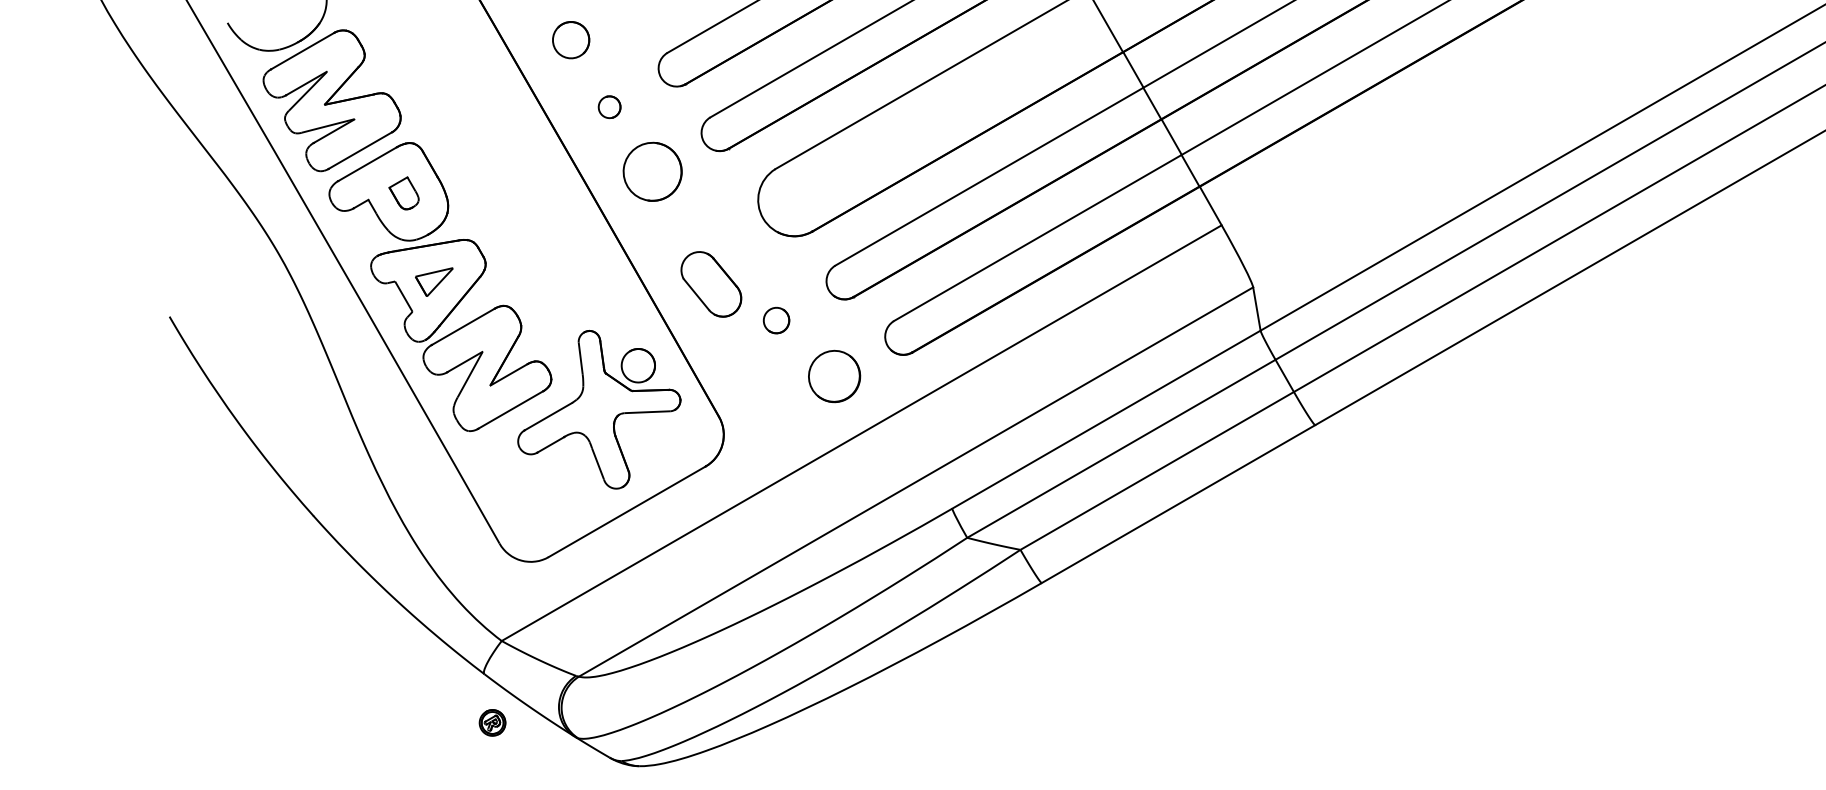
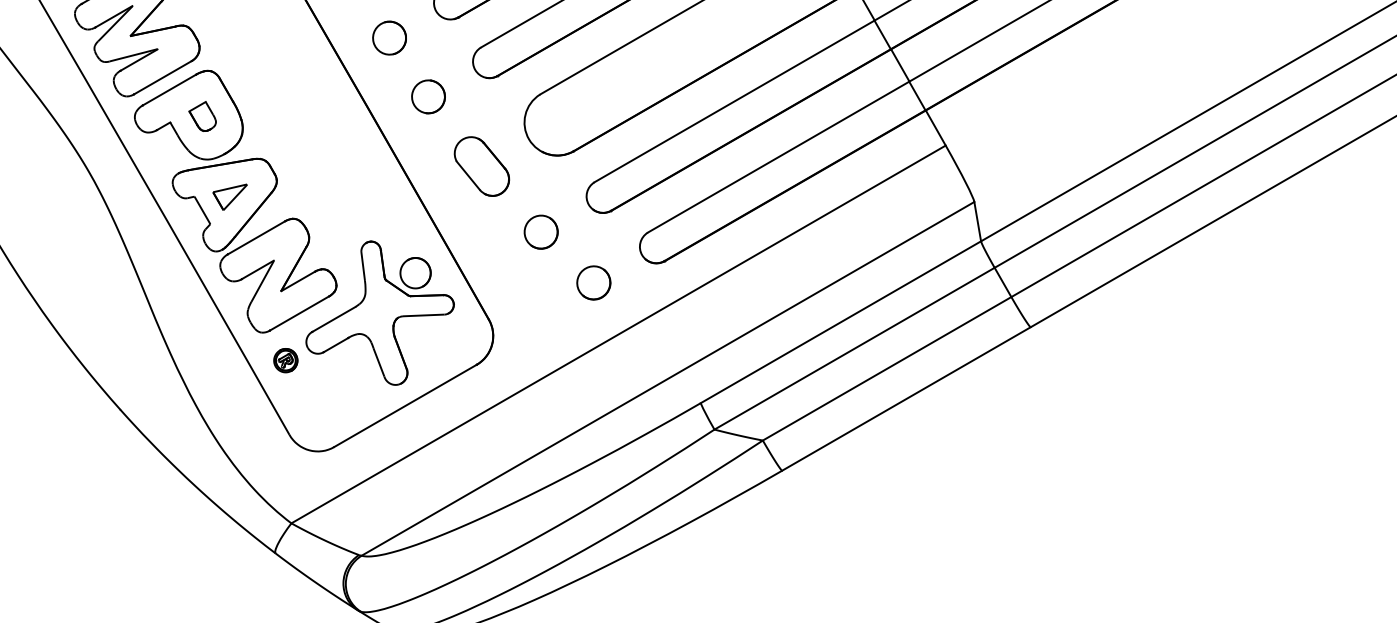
part: (609, 107) -> (389, 38), size x1.67
part: (652, 171) -> (428, 96), size x0.62
part: (711, 284) -> (482, 166), moved
part: (776, 320) -> (541, 232), size x1.43
part: (834, 376) -> (593, 282), size x0.71
part: (492, 722) -> (285, 360), moved

